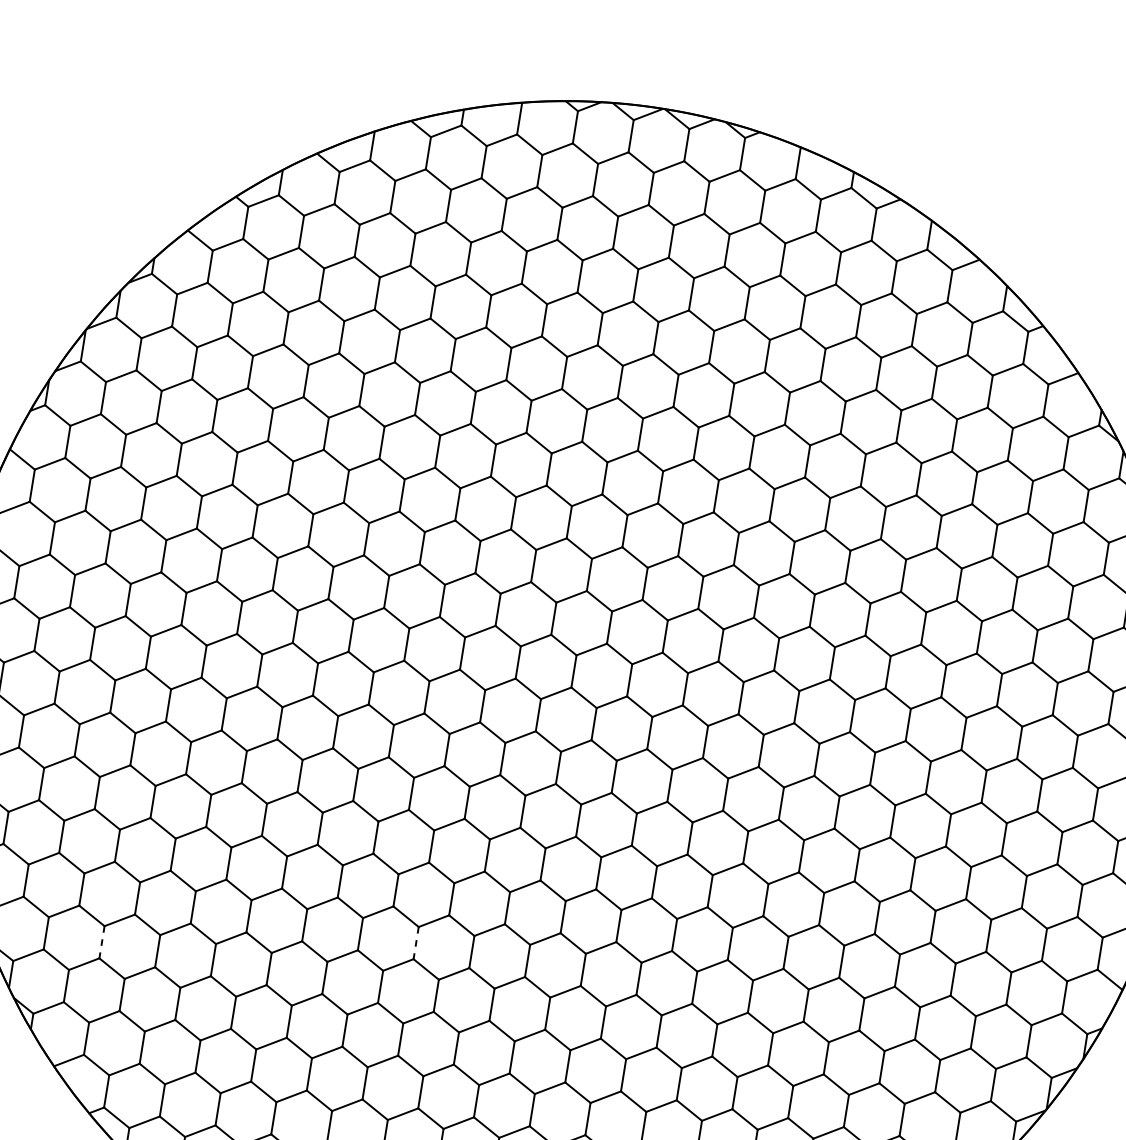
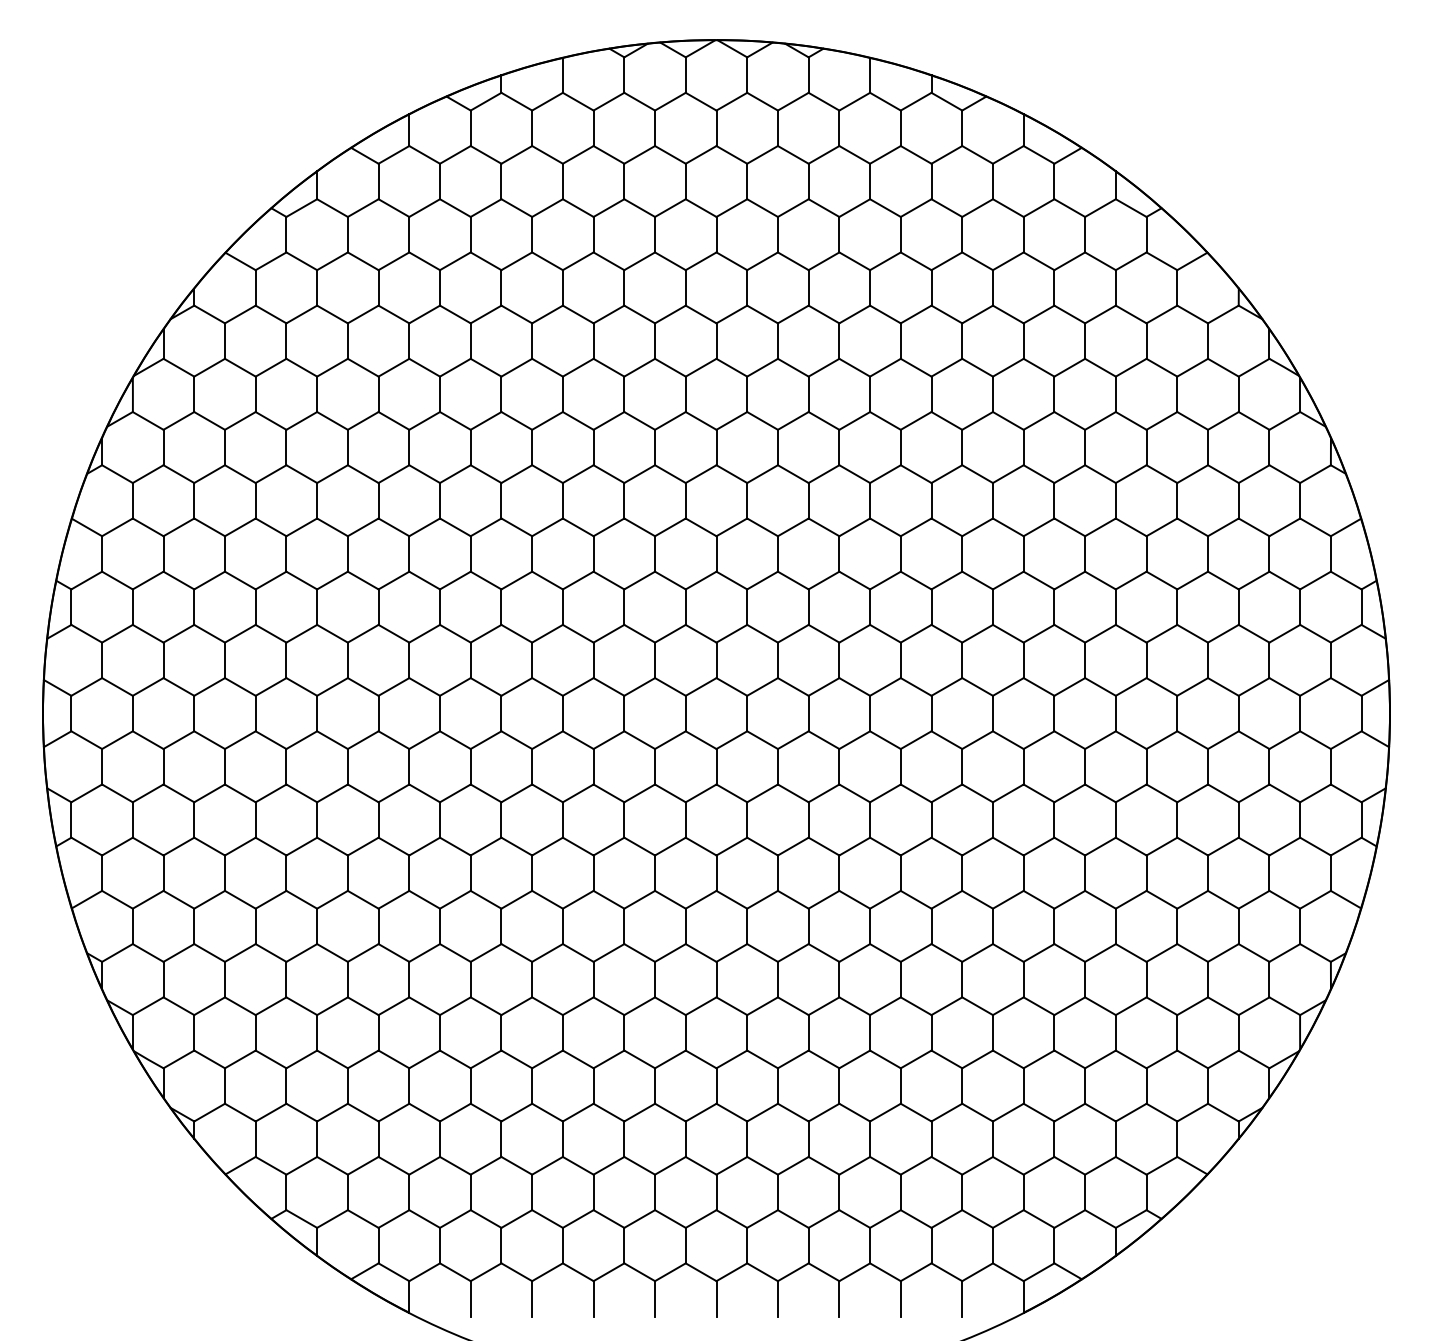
line: (101, 941) -> (255, 1032), dashed -> solid
line: (416, 942) -> (593, 979), dashed -> solid

